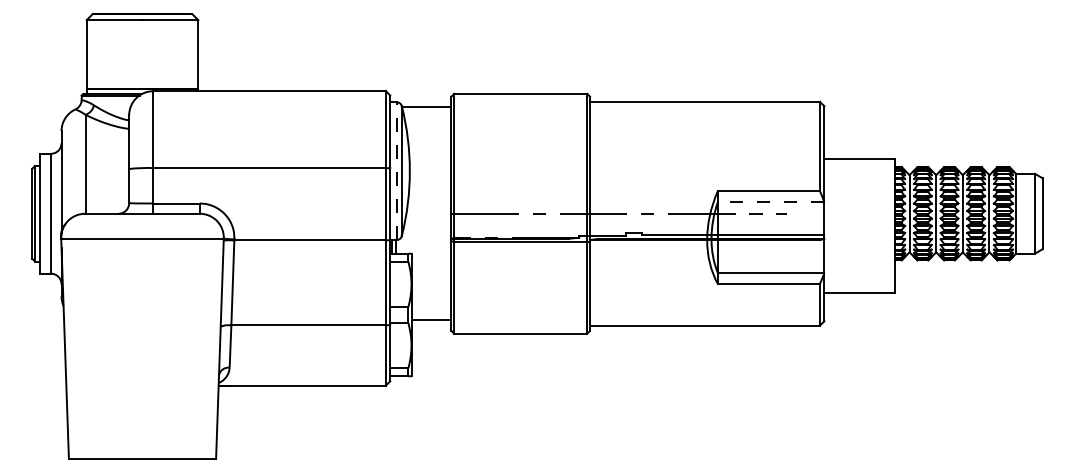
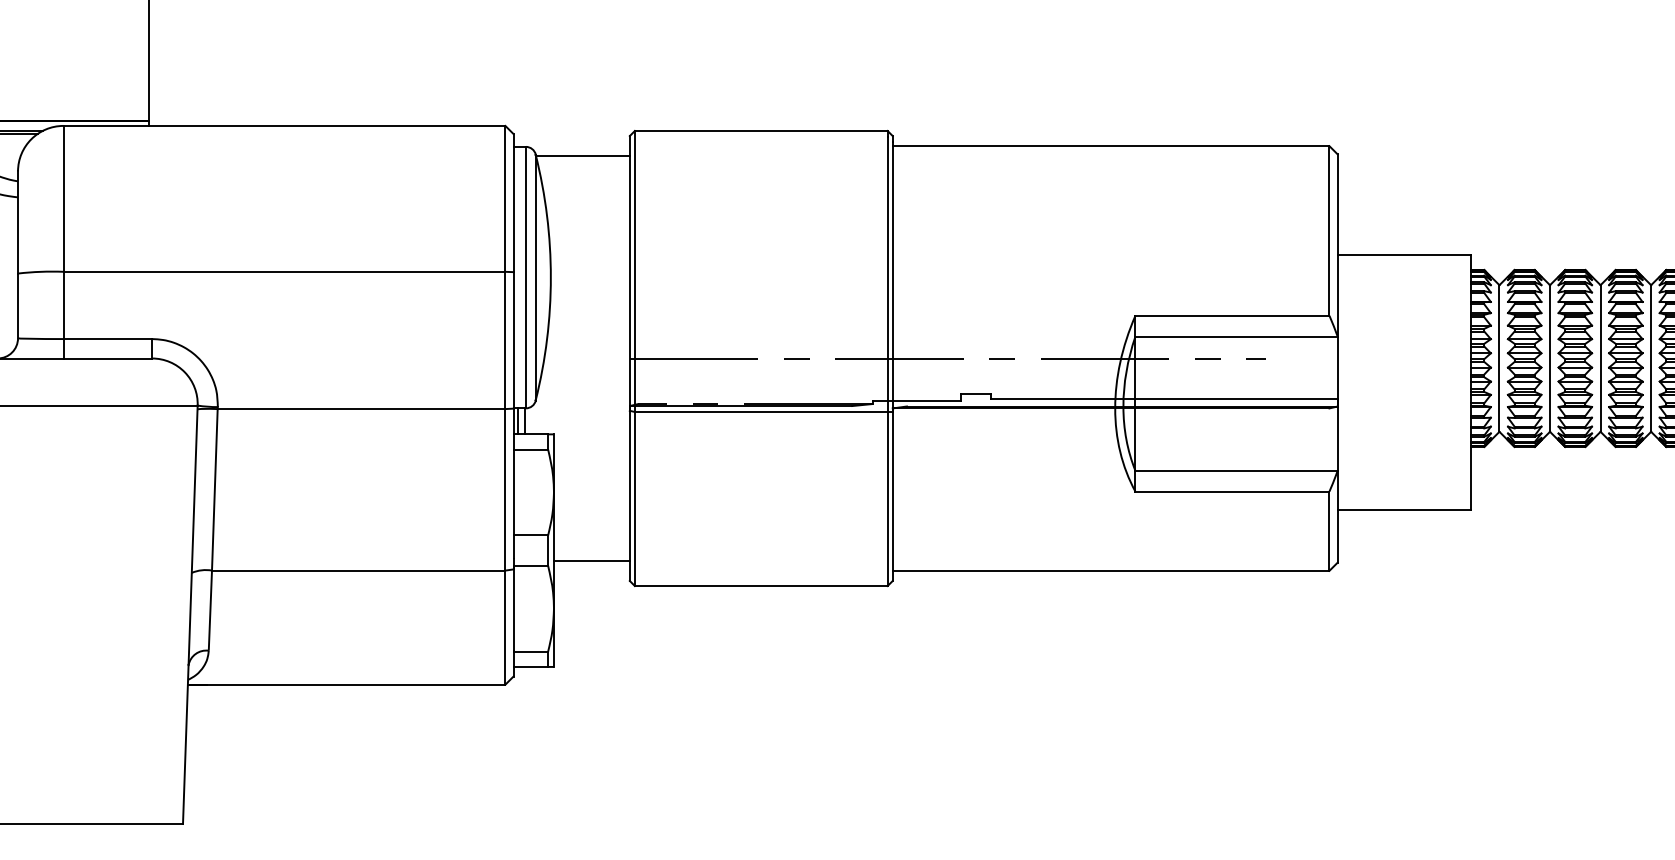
line: (396, 171) -> (525, 278), dashed -> solid
line: (770, 202) -> (1235, 337), dashed -> solid

